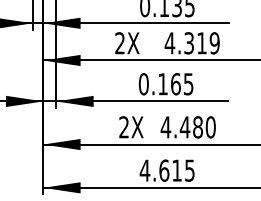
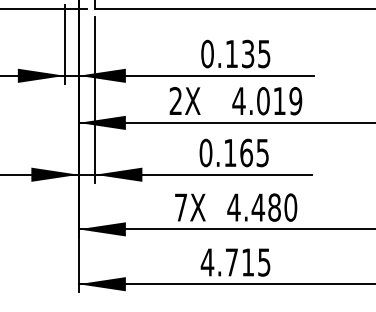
text: (189, 43) -> (263, 101), 4.319 -> 4.019
text: (123, 127) -> (180, 207), 2X -> 7X
text: (163, 170) -> (231, 262), 4.615 -> 4.715

